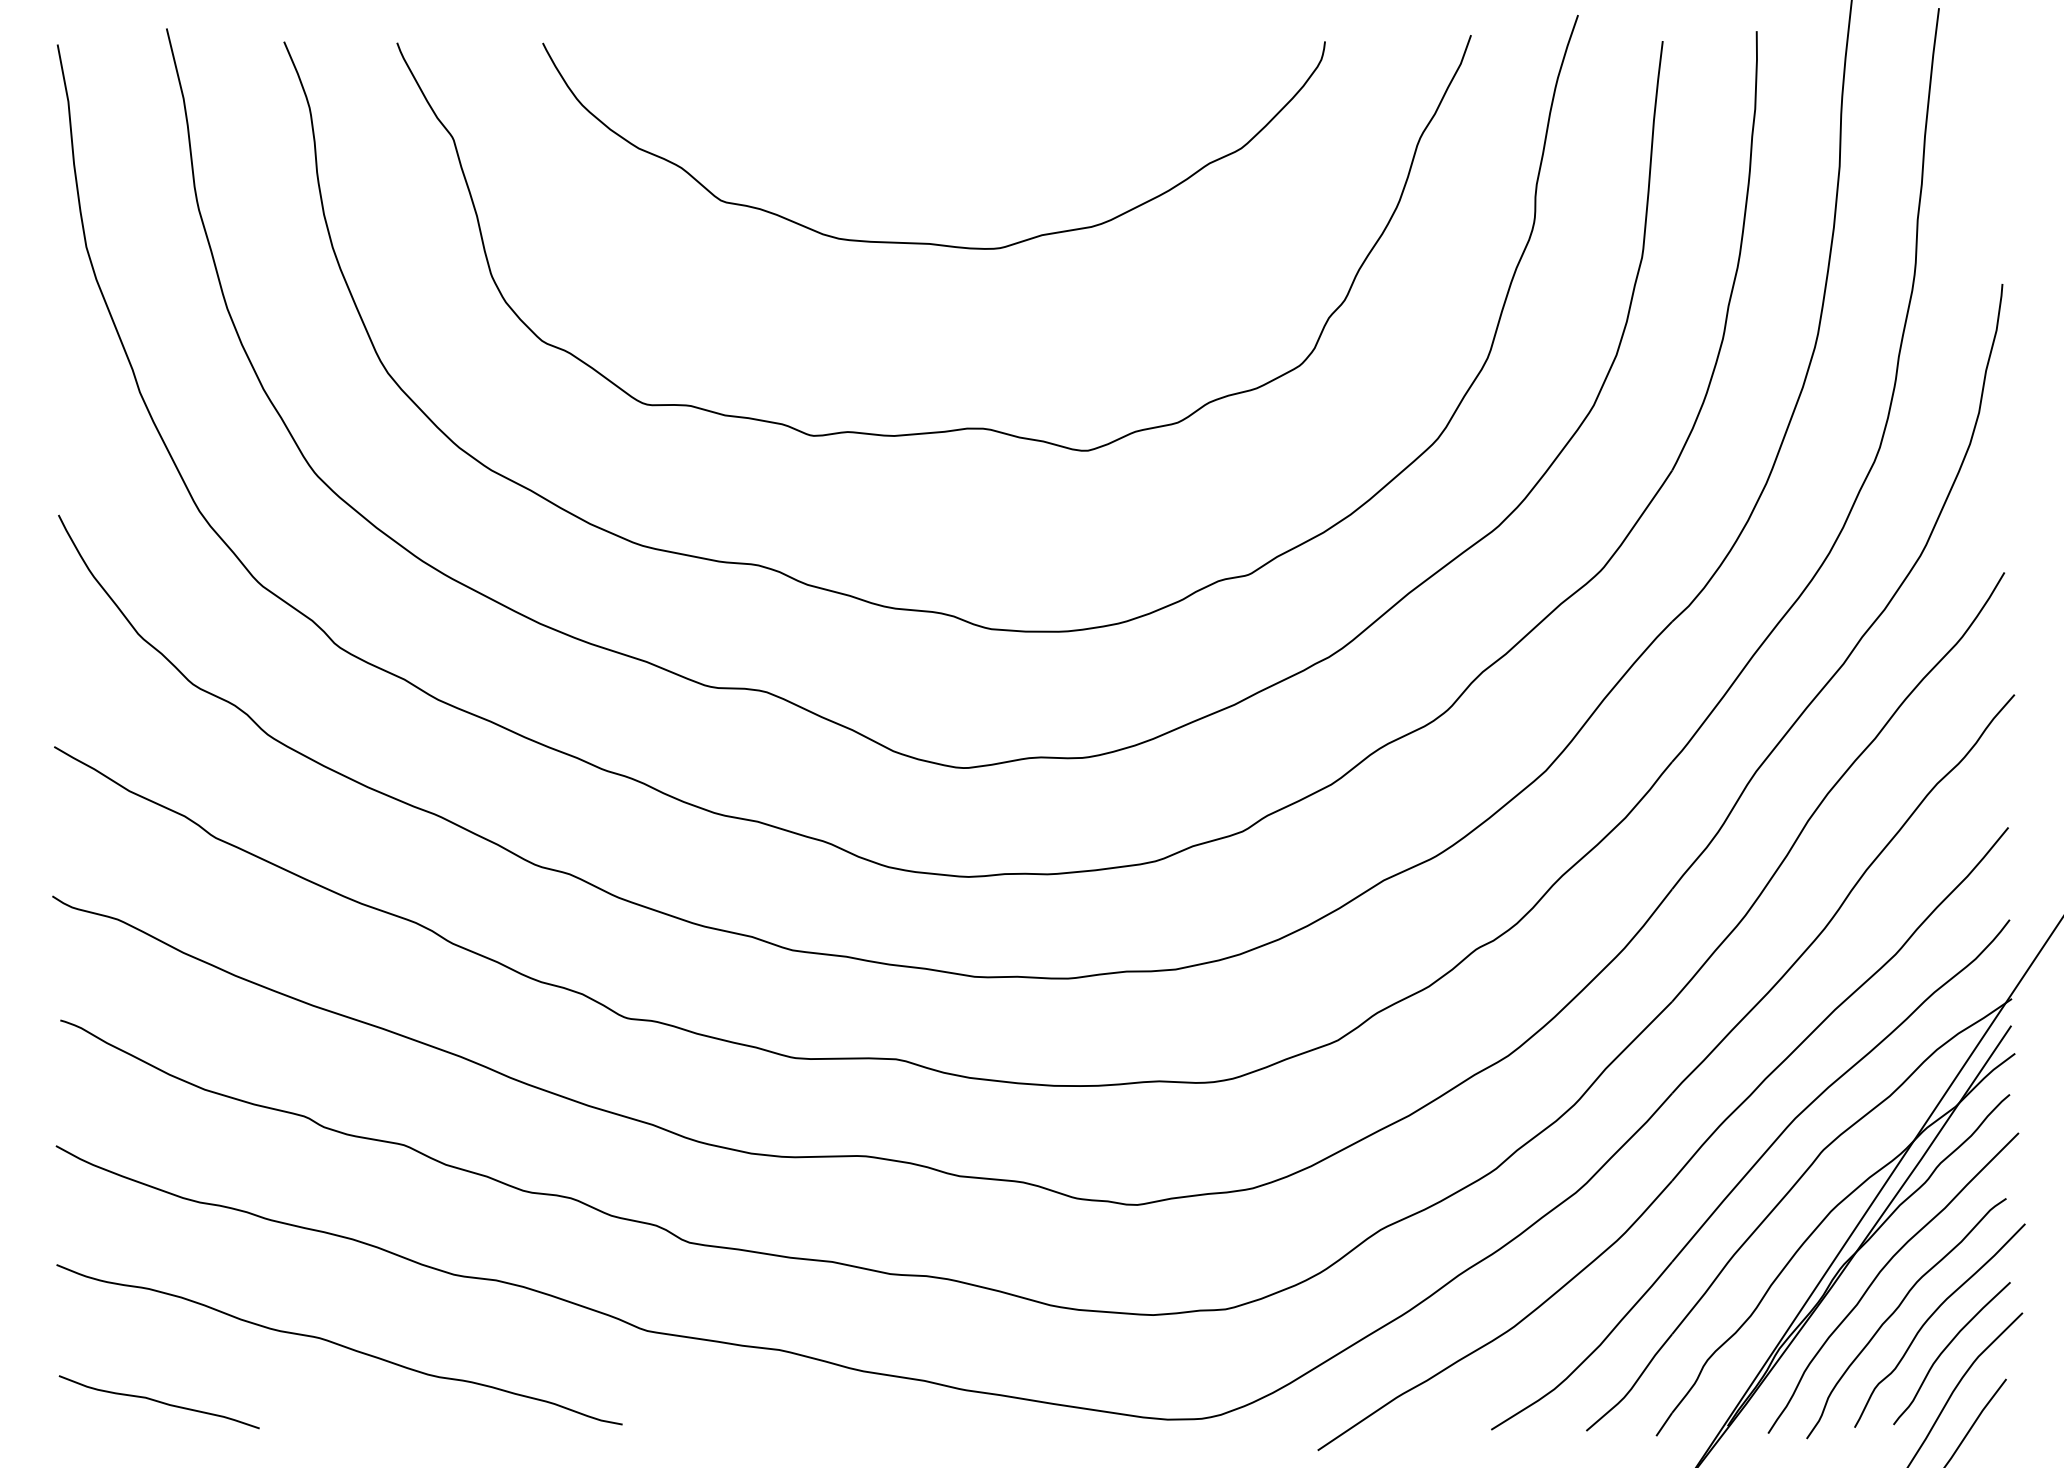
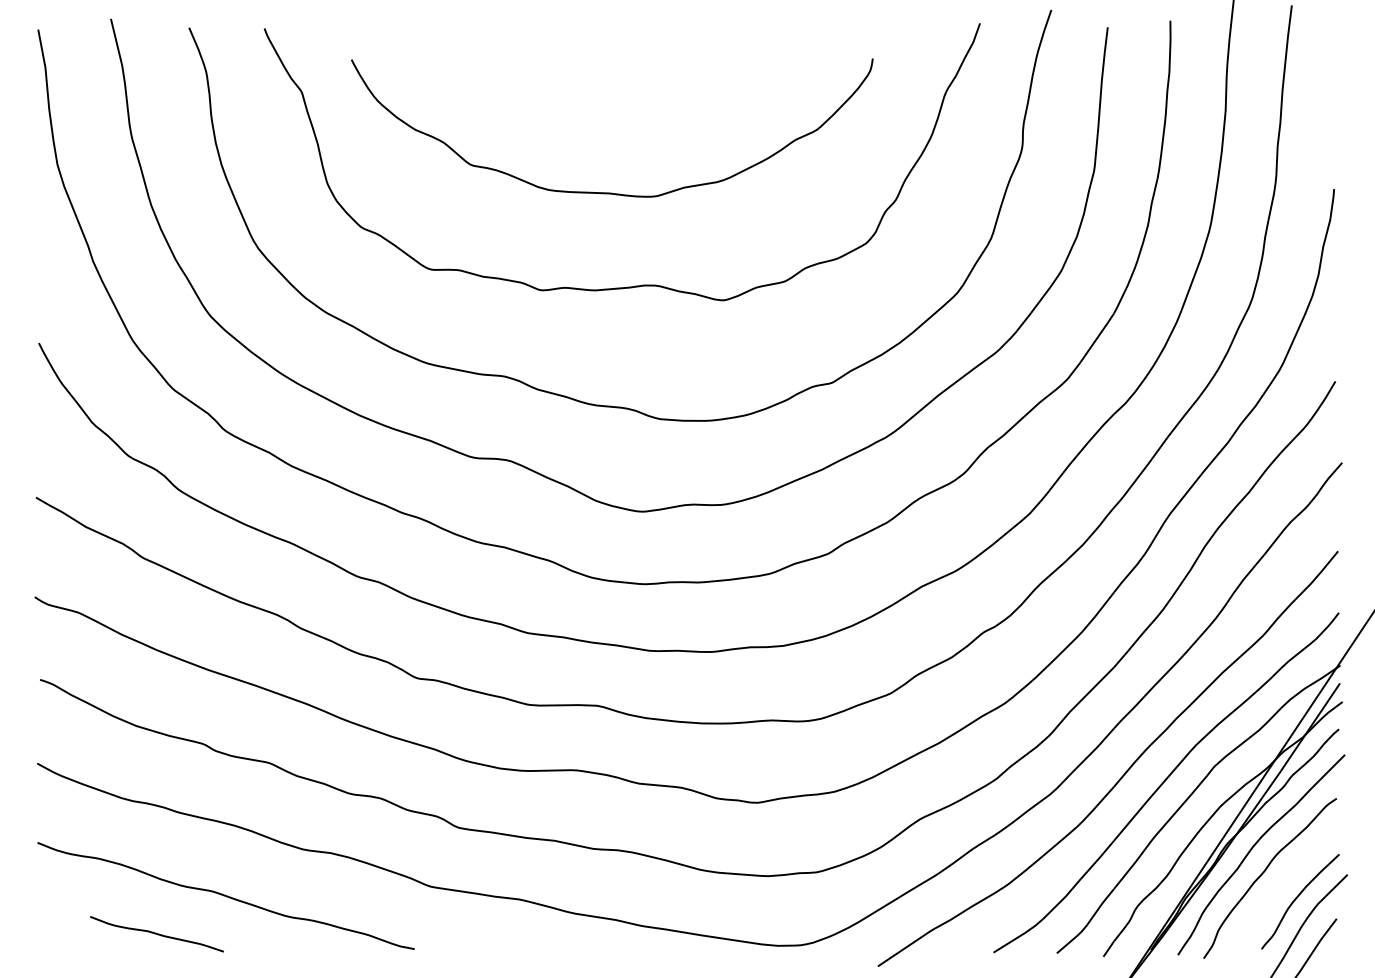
curve: (934, 242) -> (612, 192), moved
curve: (1932, 1317) -> (1287, 877), removed
curve: (158, 1402) -> (156, 934), moved

